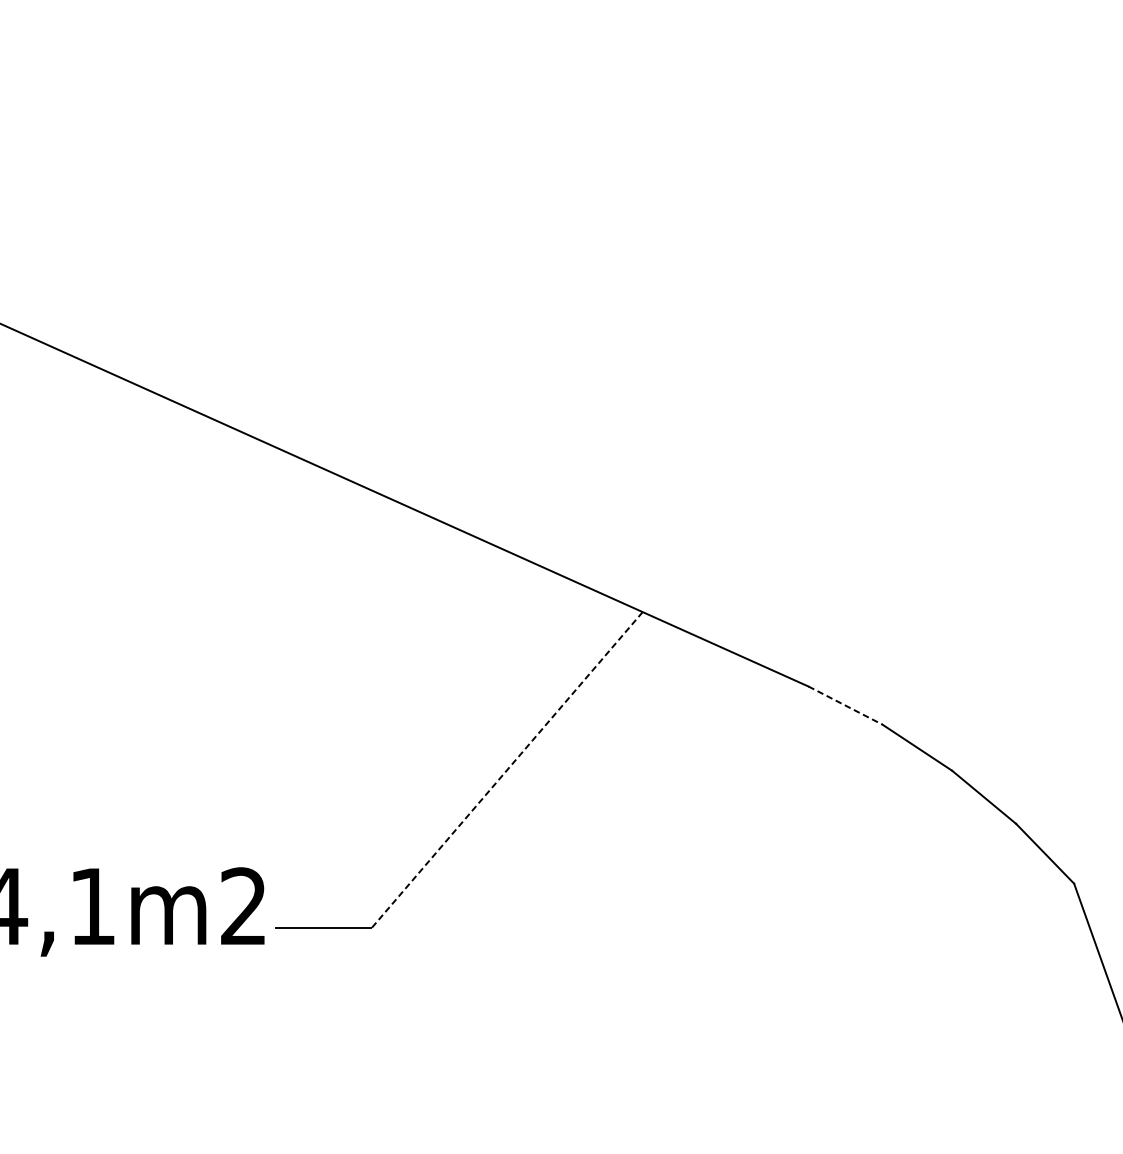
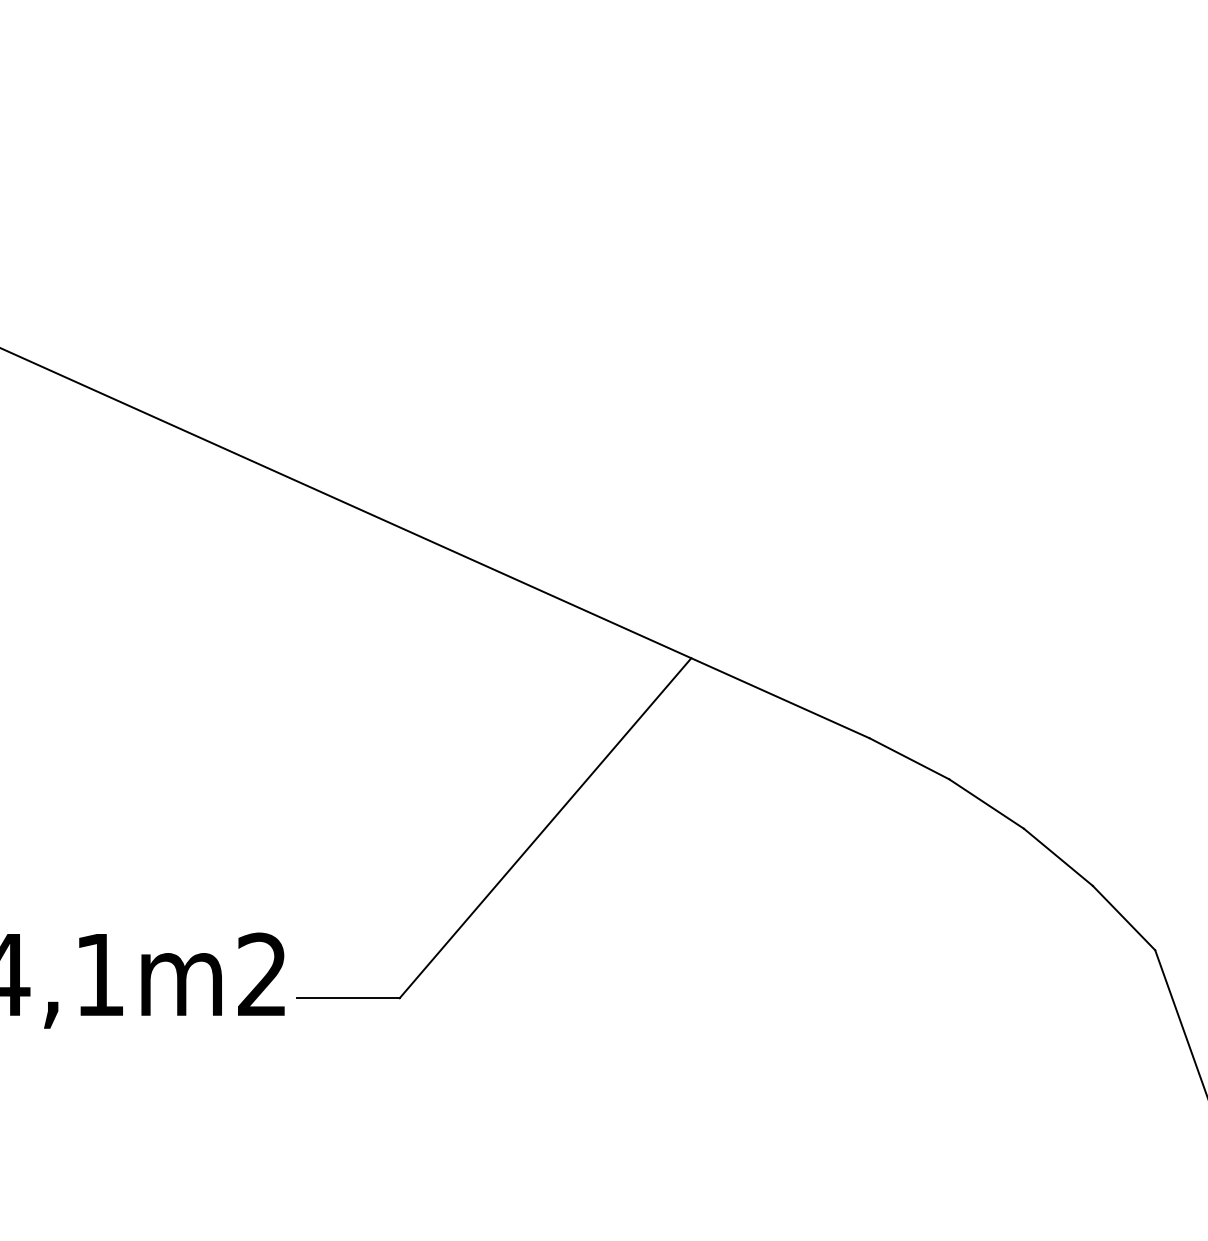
line: (845, 705) -> (909, 758), dashed -> solid
line: (507, 770) -> (545, 828), dashed -> solid

